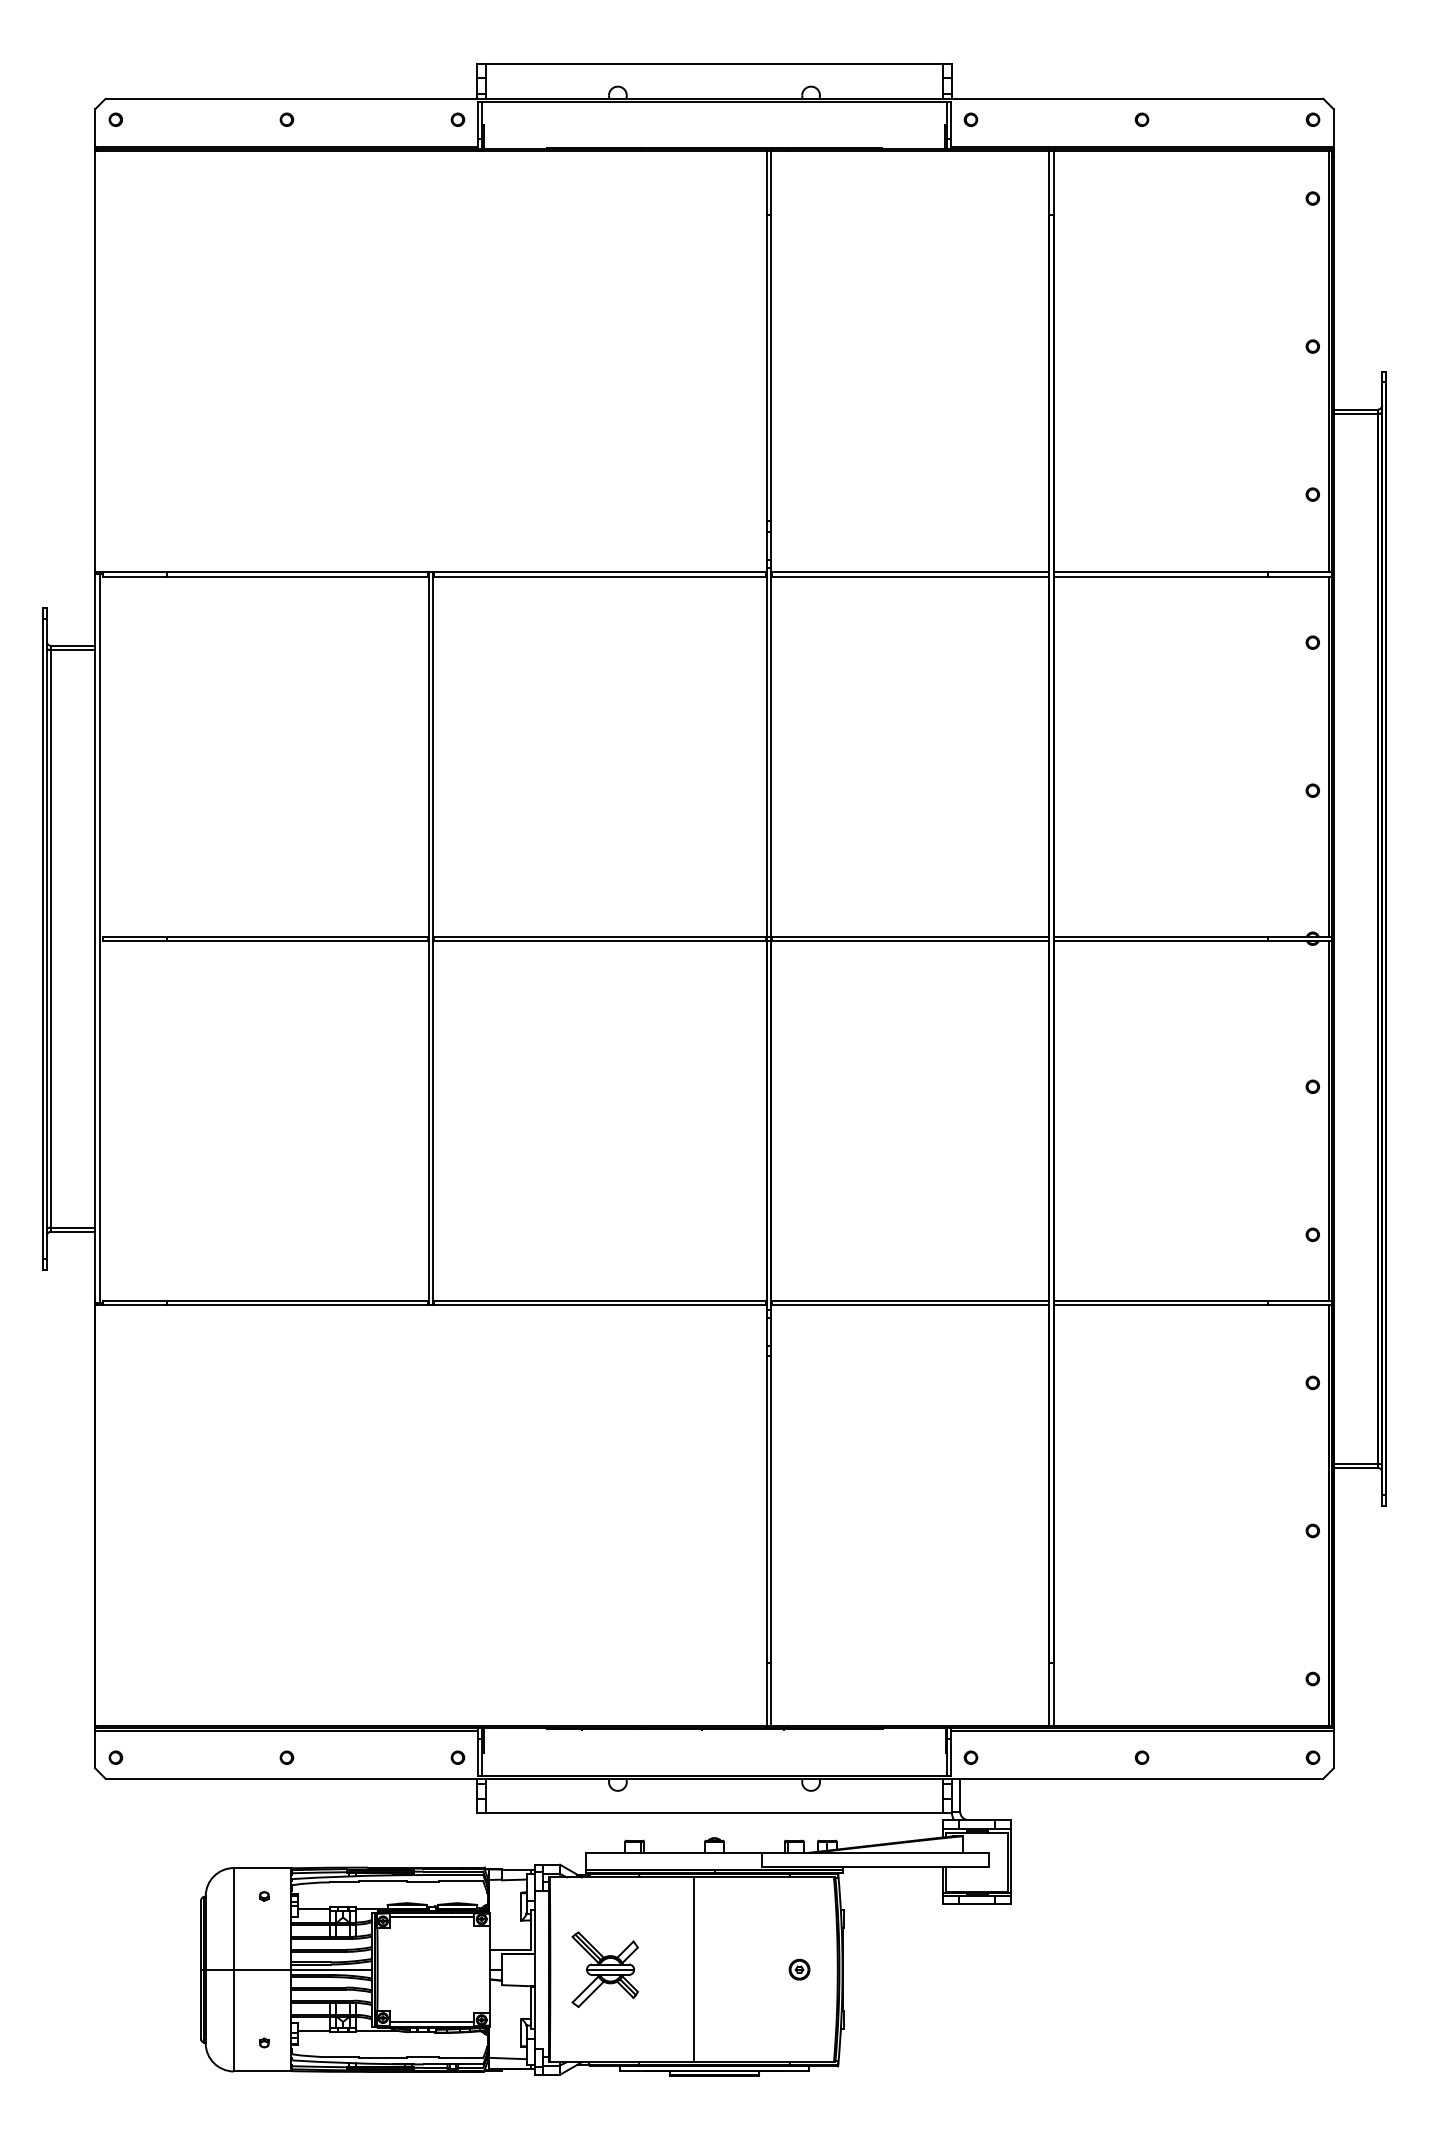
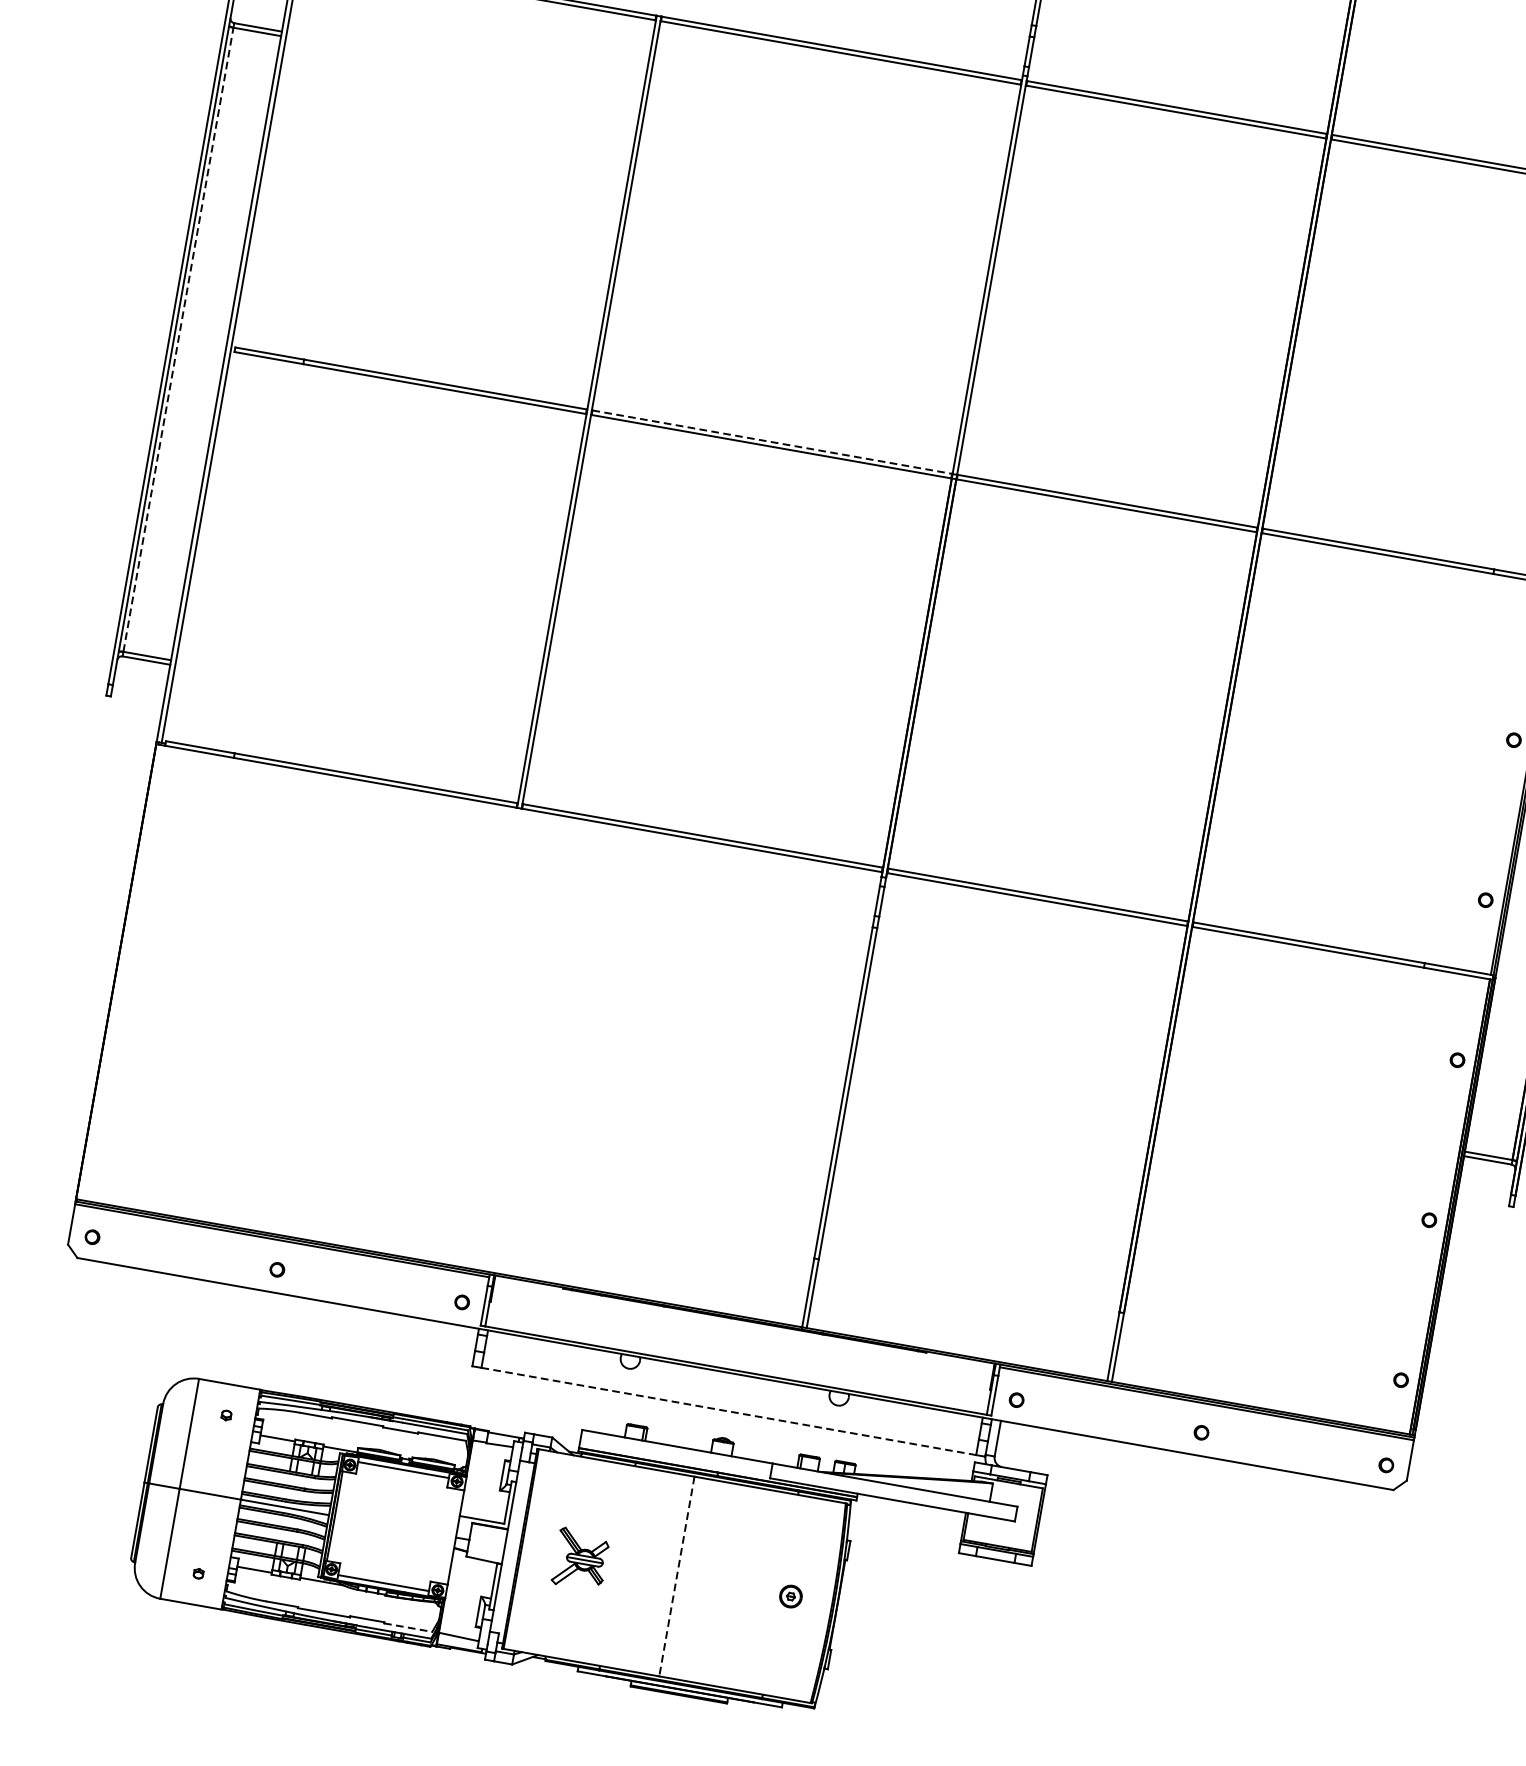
line: (600, 936) -> (772, 442), solid -> dashed
line: (51, 938) -> (179, 339), solid -> dashed
line: (714, 1813) -> (728, 1411), solid -> dashed
part: (604, 1969) -> (580, 1559), size x0.7
line: (694, 1970) -> (677, 1577), solid -> dashed
line: (461, 2058) -> (408, 1628), solid -> dashed

